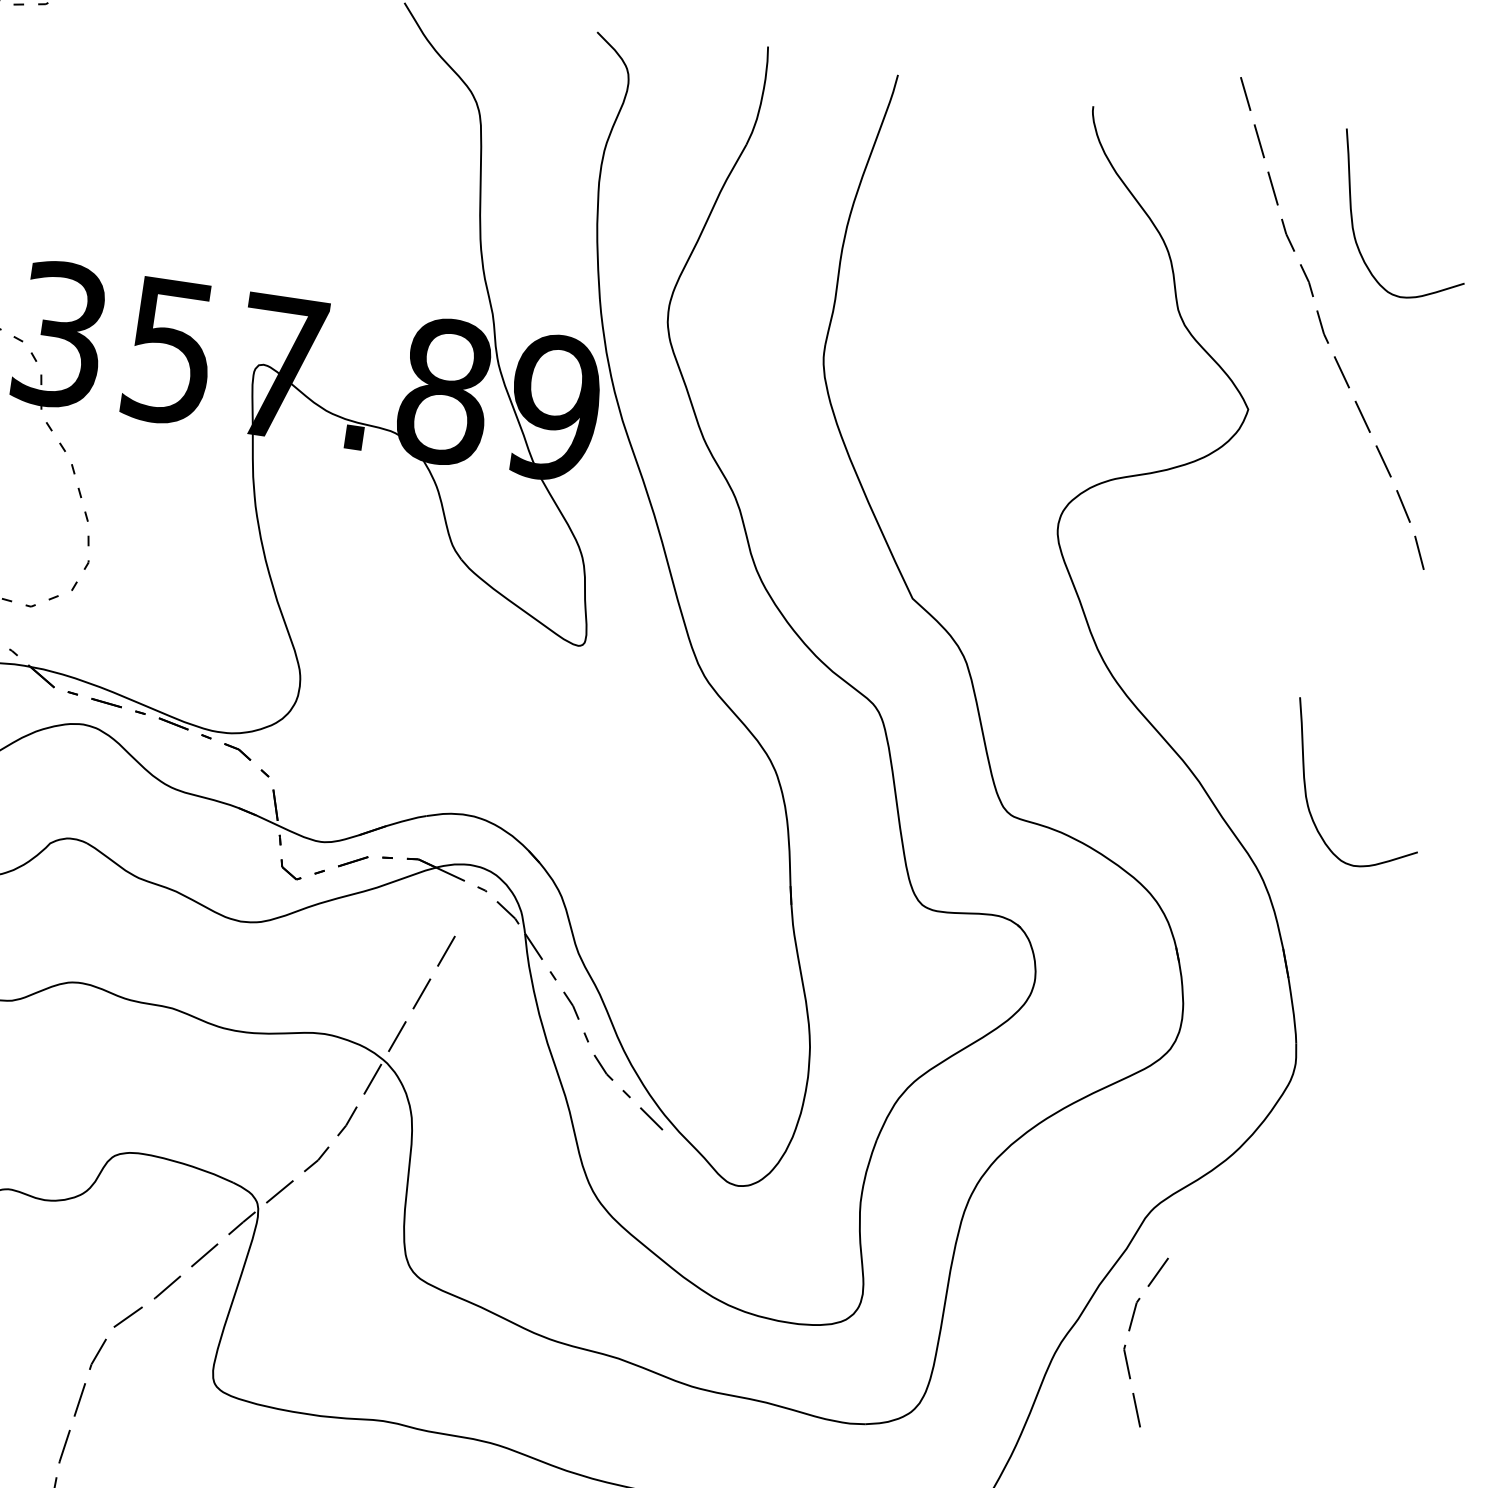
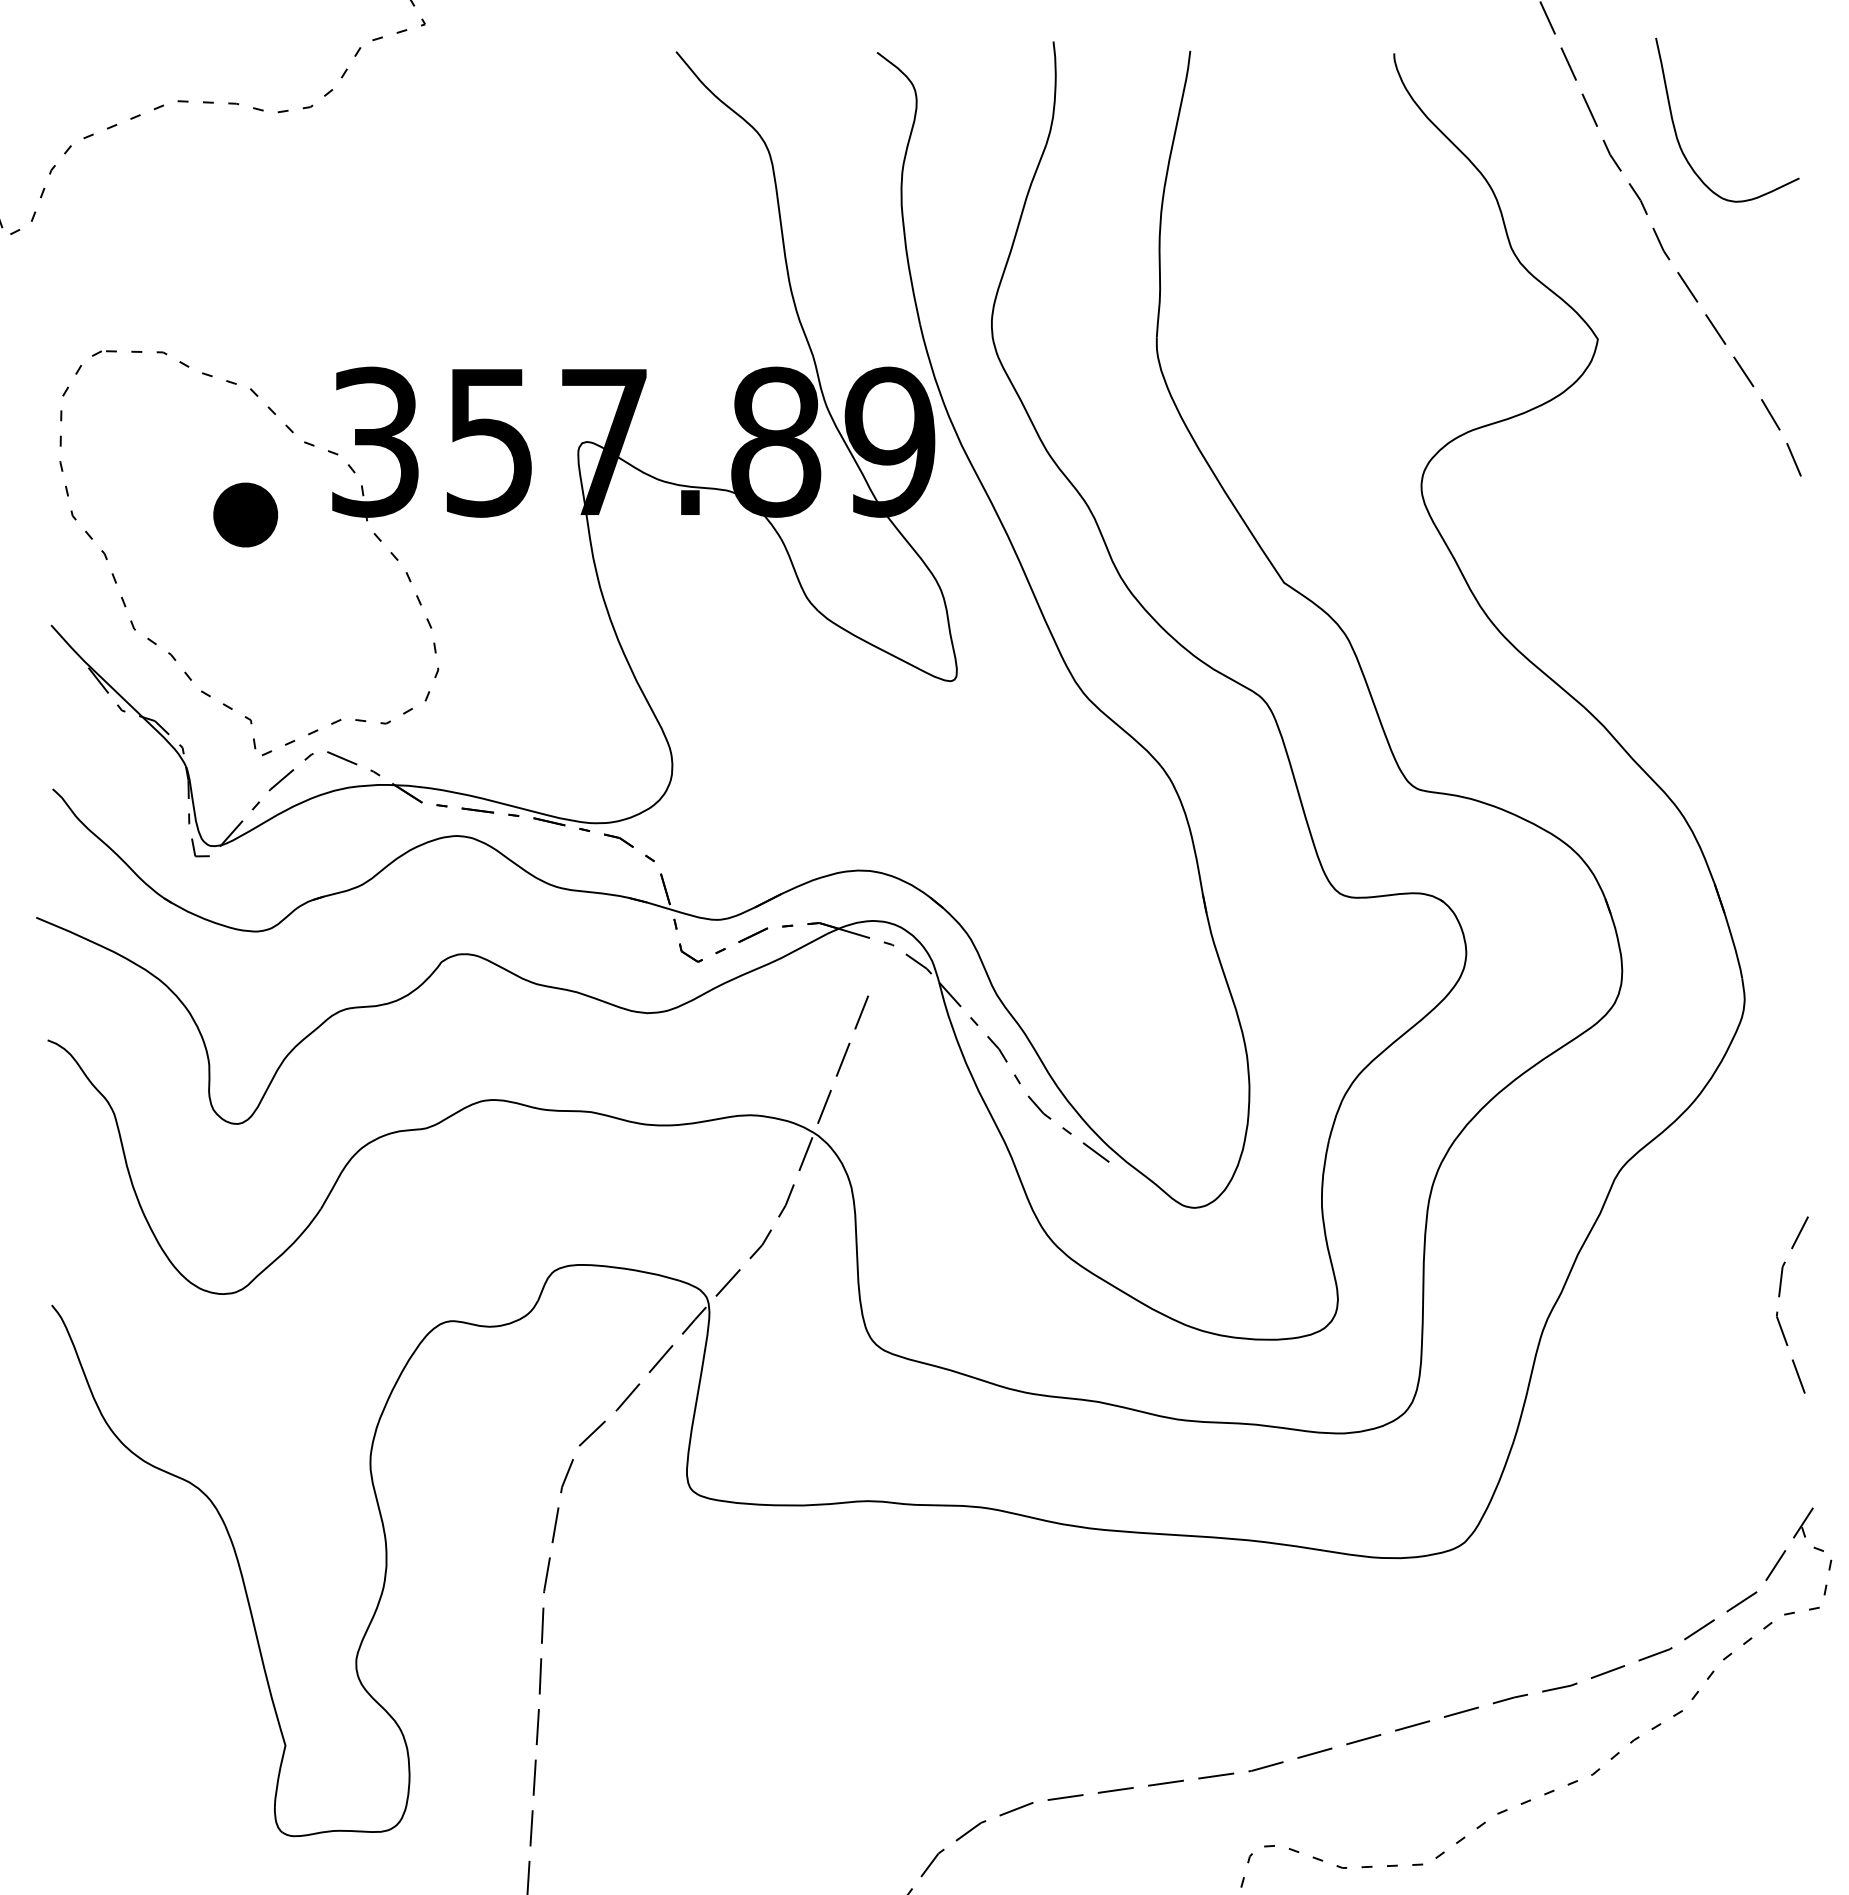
curve: (1306, 789) -> (1714, 718), removed
line: (1129, 1331) -> (1779, 1297), moved

